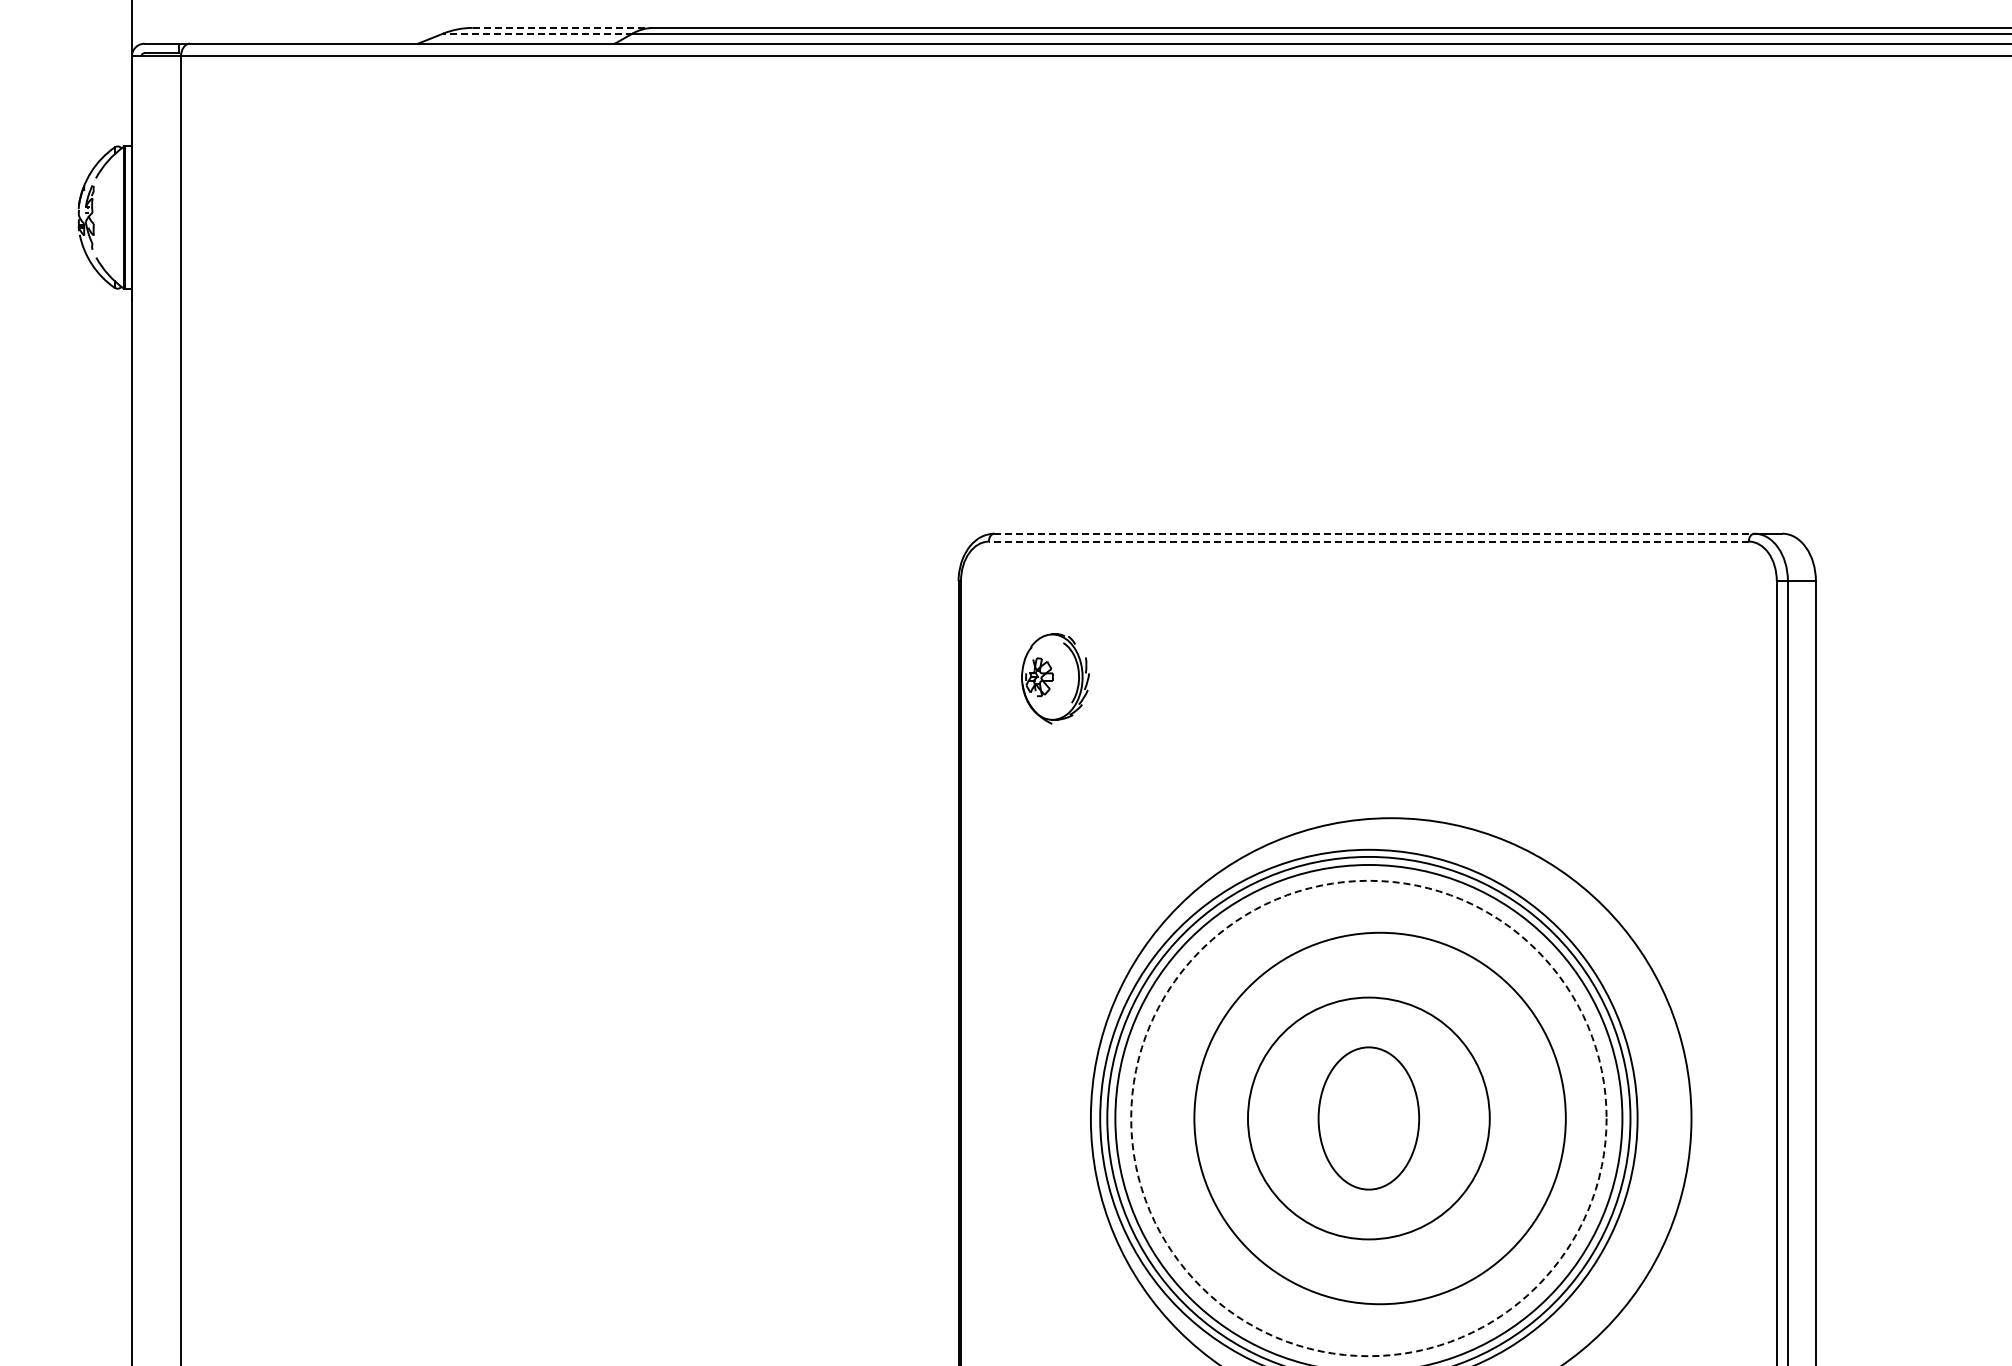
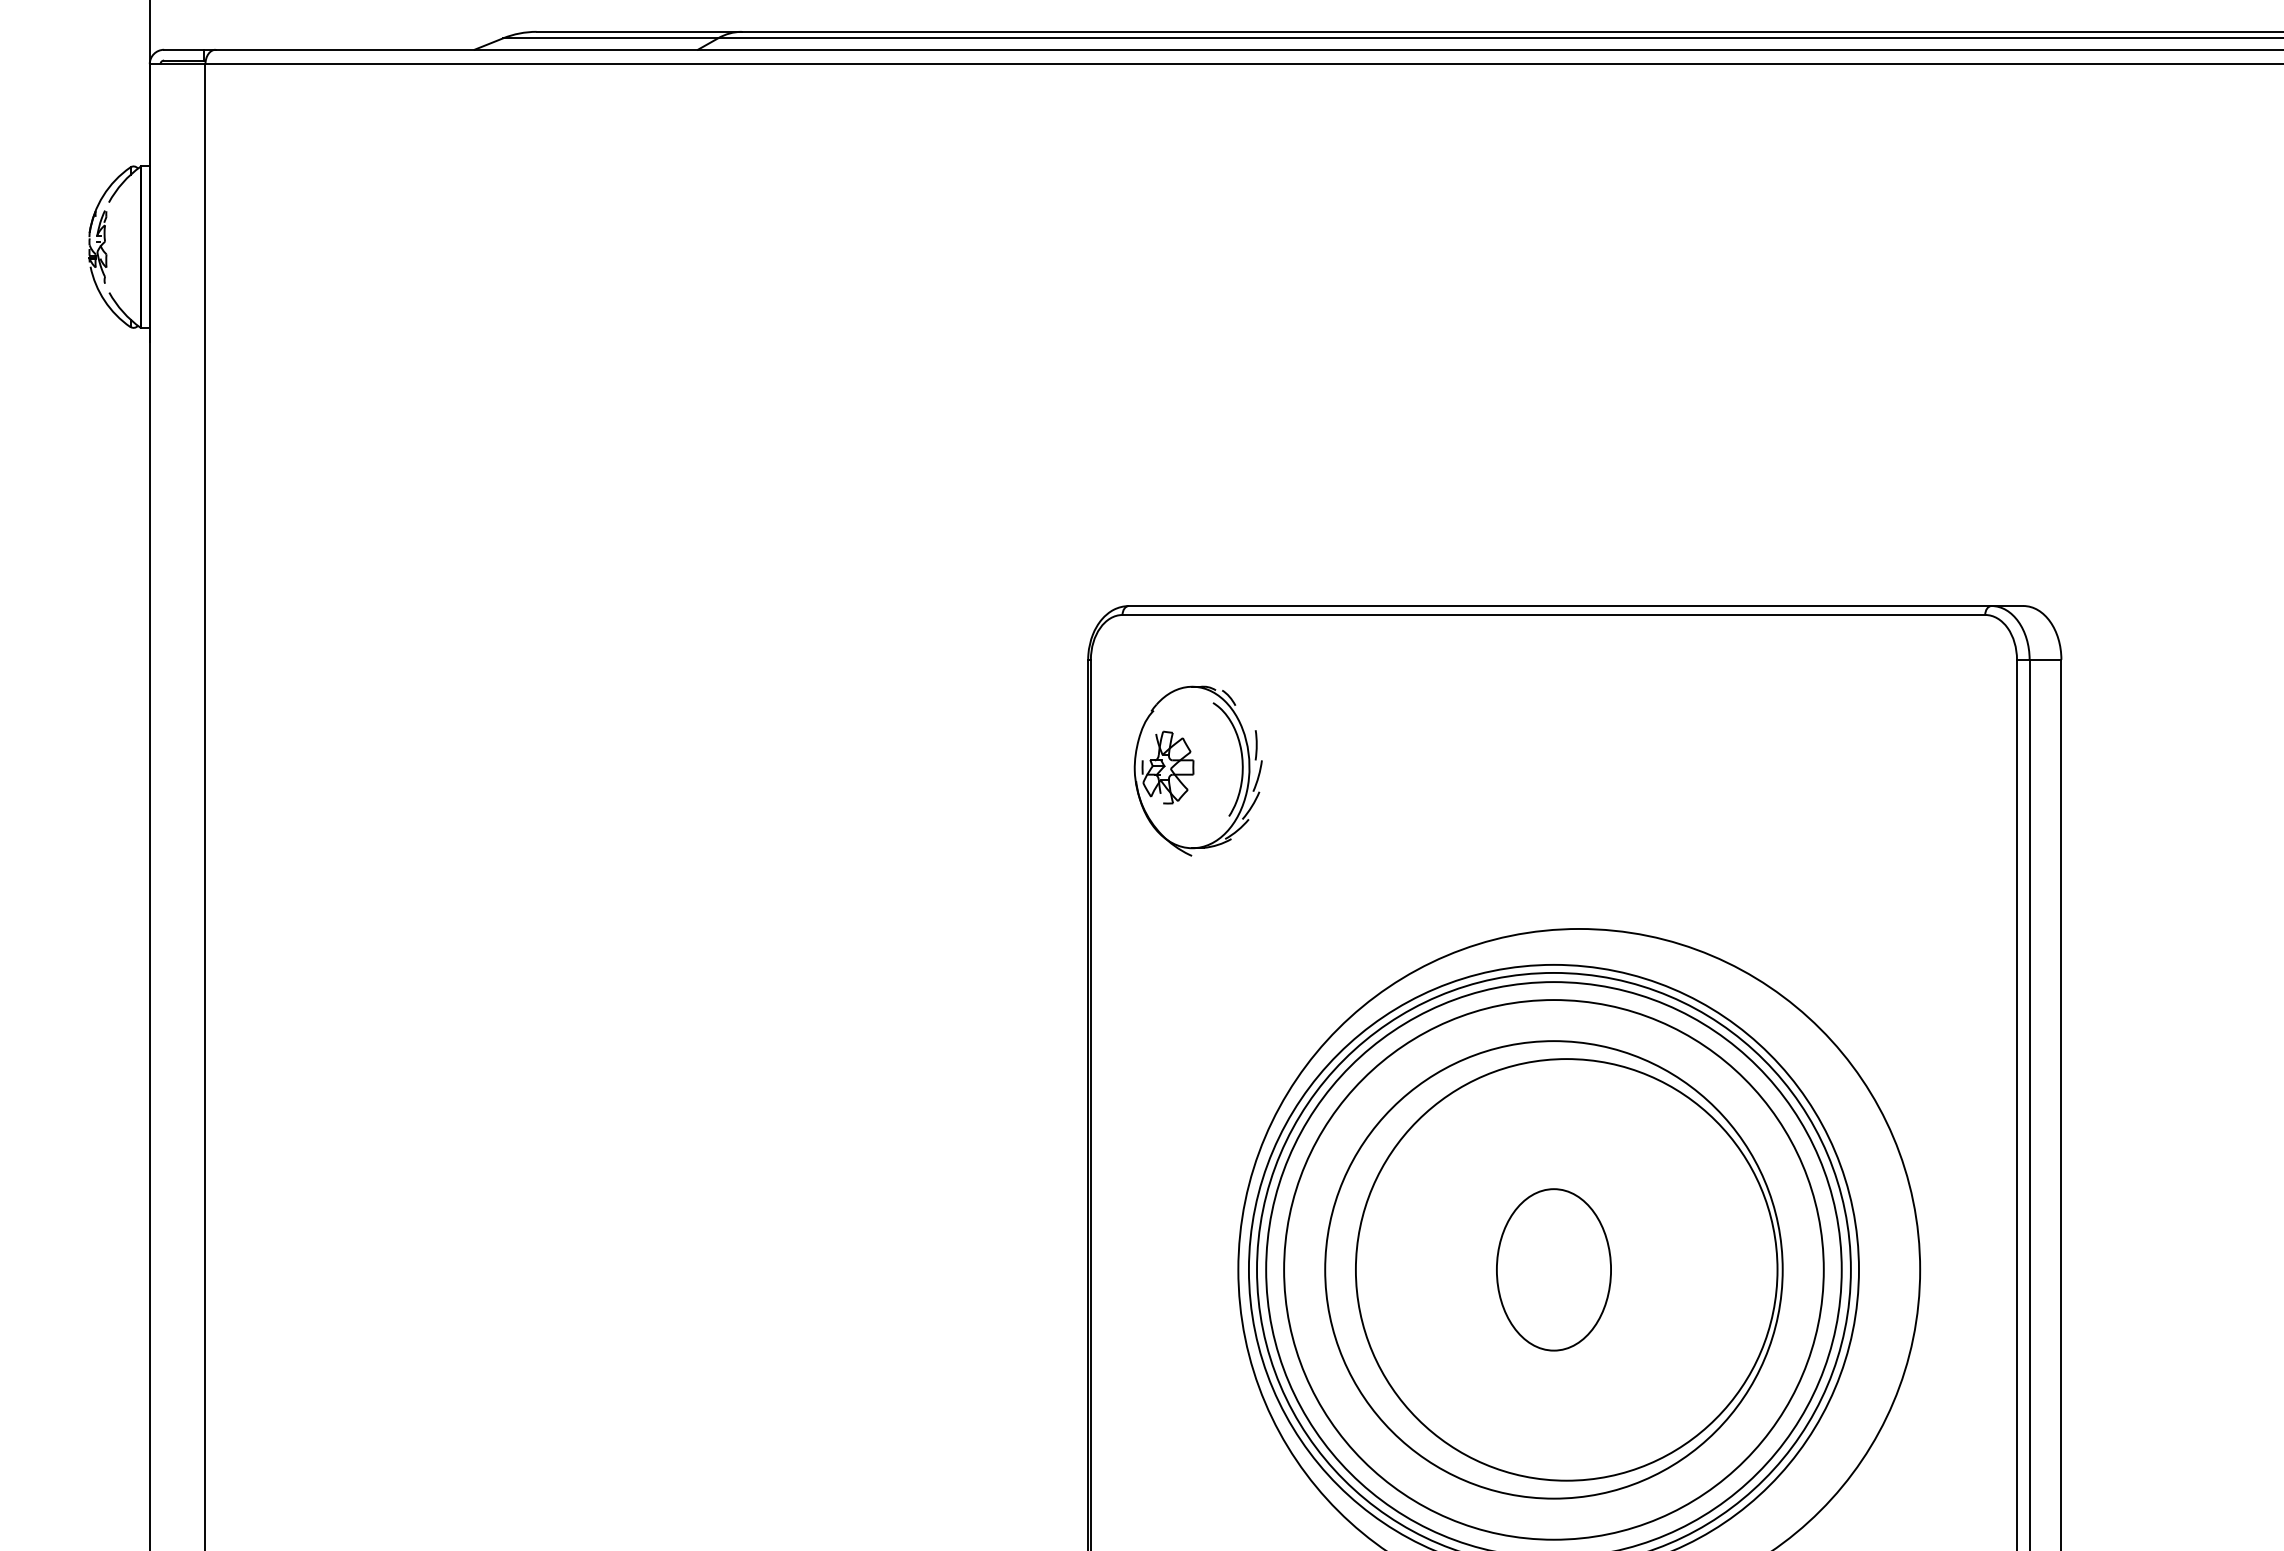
line: (563, 27) -> (639, 31), dashed -> solid
line: (538, 33) -> (611, 38), dashed -> solid
line: (1374, 533) -> (1560, 605), dashed -> solid
line: (1368, 541) -> (1553, 614), dashed -> solid
part: (1055, 678) -> (1198, 770), size x1.67
circle: (1368, 1118) -> (1553, 1269), dashed -> solid
circle: (1368, 1118) -> (1553, 1269), size x1.67

